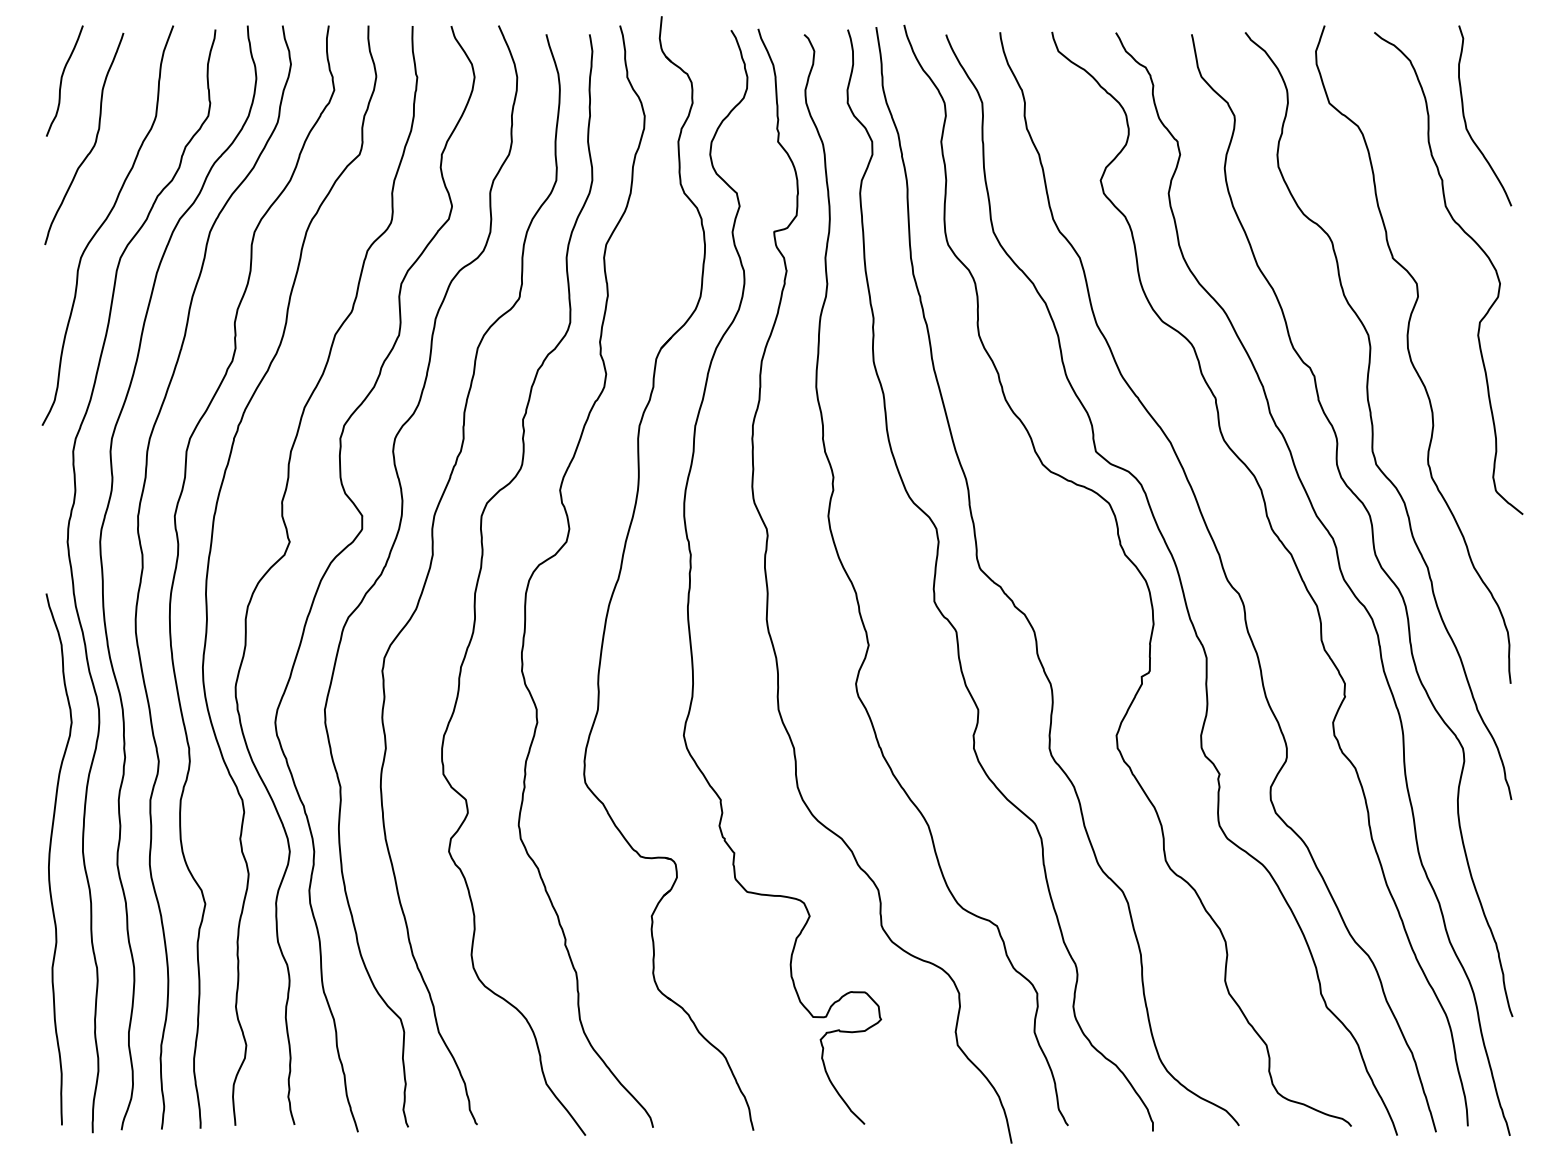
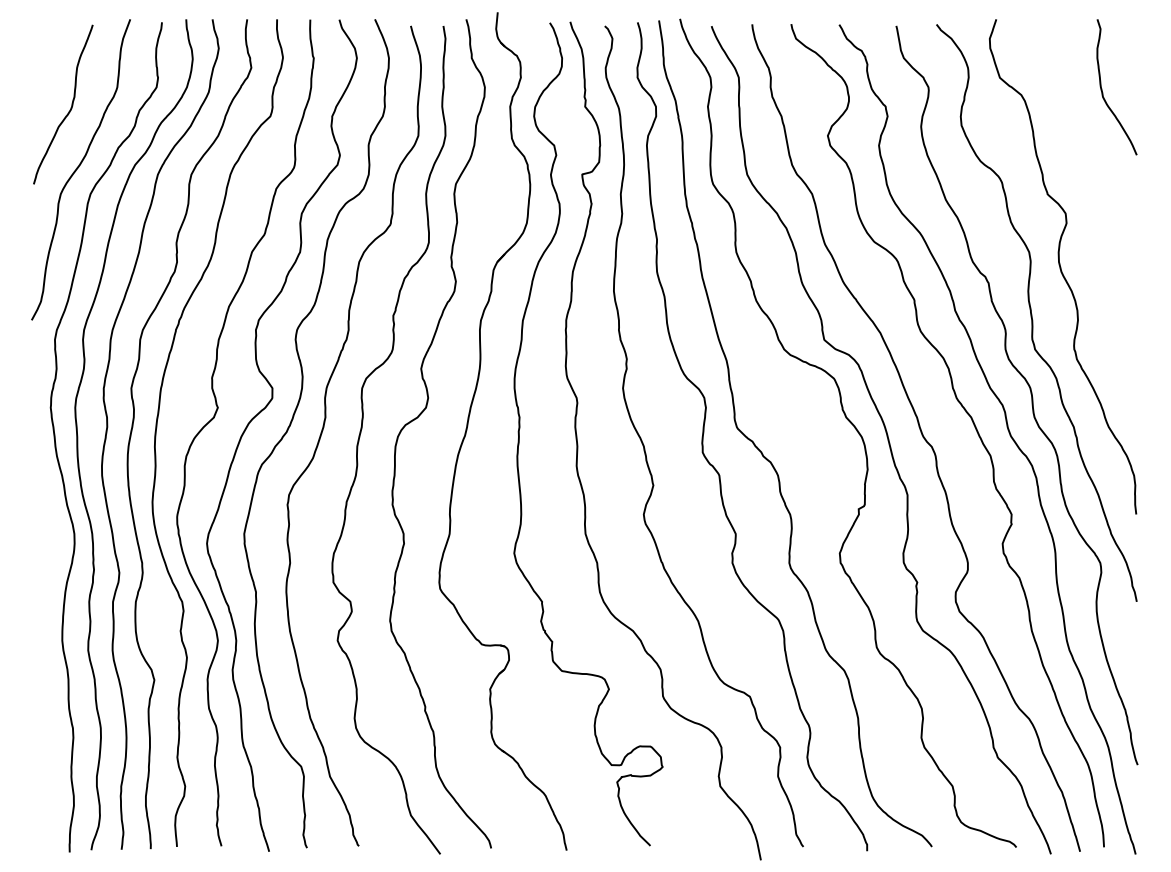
curve: (62, 80) -> (46, 60), removed
curve: (1479, 248) -> (1112, 187), removed
curve: (50, 859) -> (37, 646), removed

